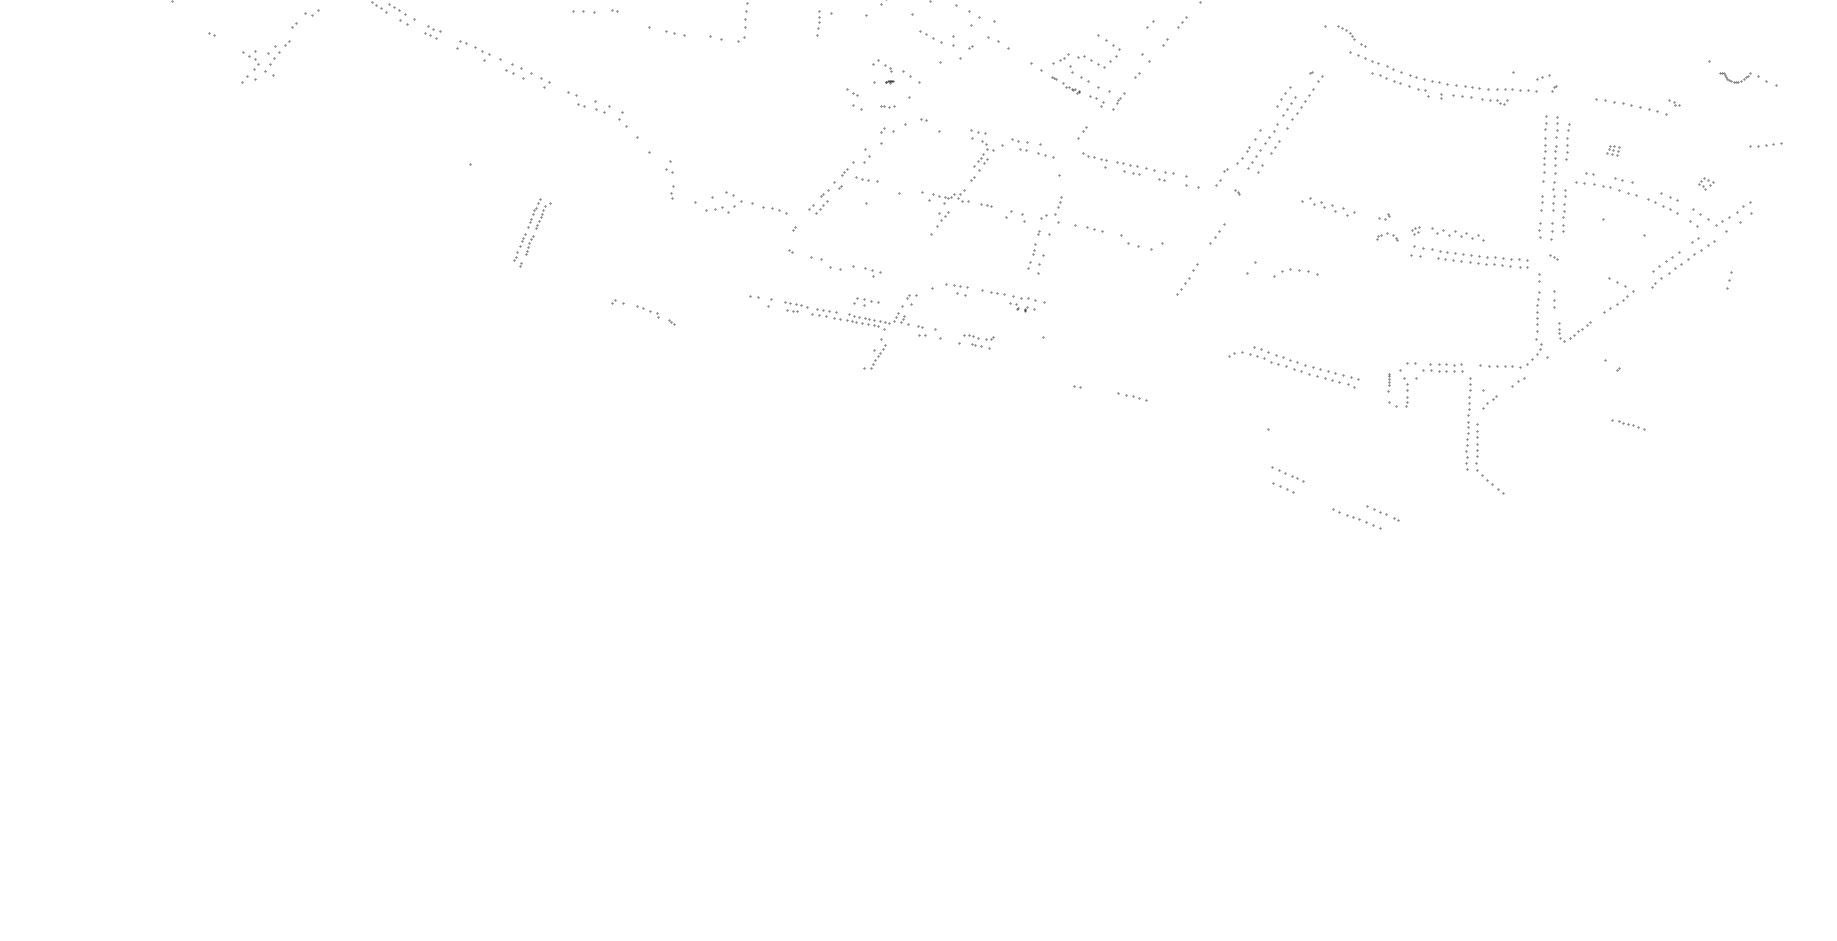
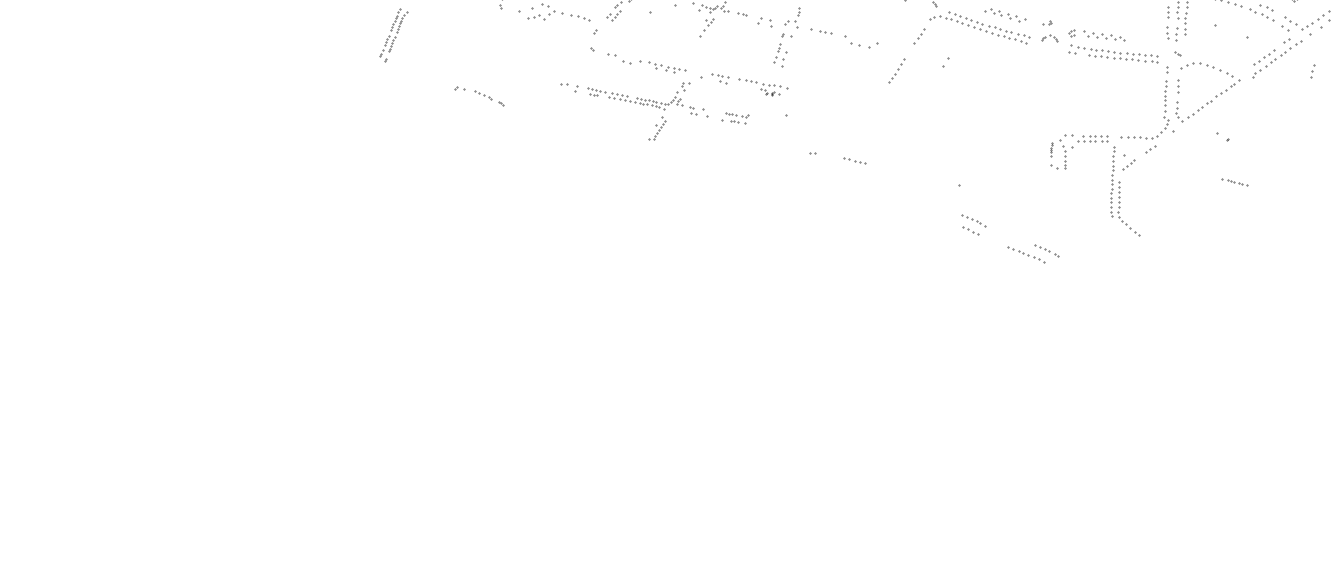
part: (1296, 272) -> (1197, 65), moved
part: (866, 301) -> (675, 69), moved
part: (1574, 331) -> (1193, 110), size x1.43
part: (1293, 367) -> (979, 27), moved

